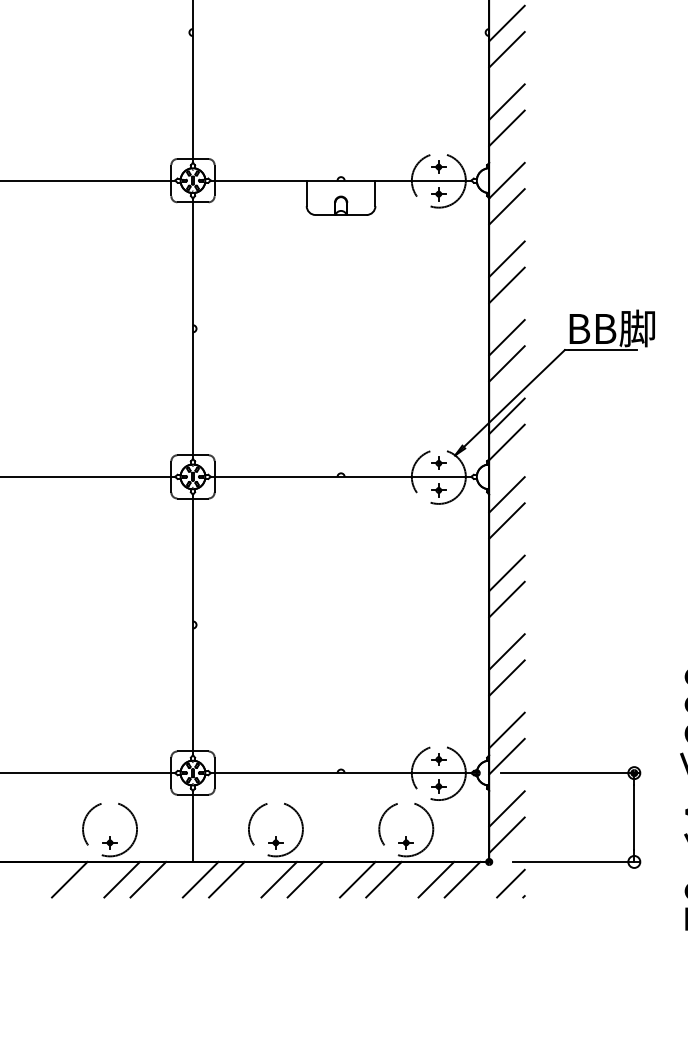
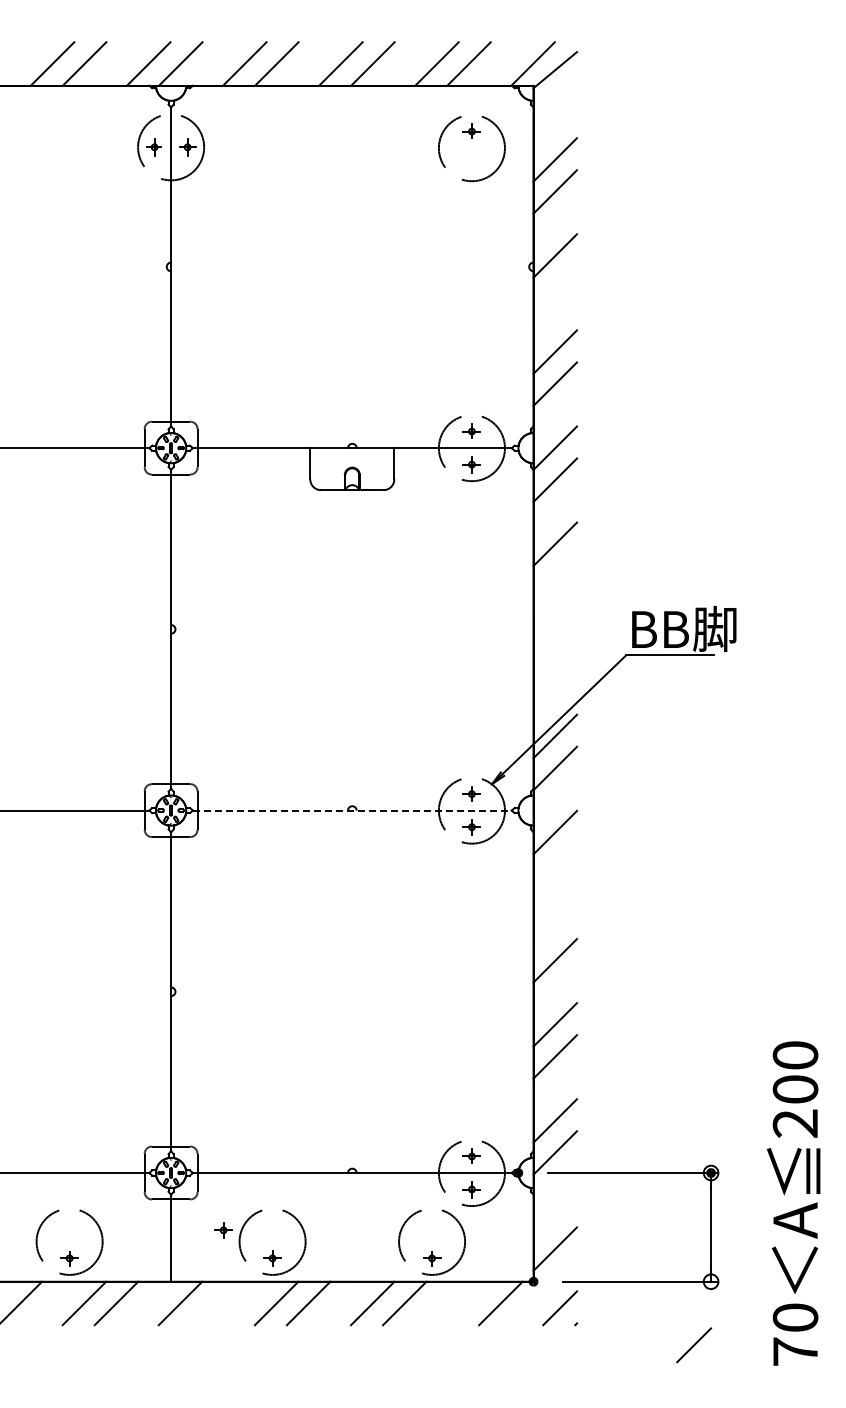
line: (507, 49) -> (555, 287), removed
line: (507, 285) -> (555, 576), removed
line: (507, 337) -> (555, 640), removed
line: (507, 364) -> (555, 672), removed
line: (341, 476) -> (352, 810), solid -> dashed
line: (507, 520) -> (555, 864), removed
line: (507, 573) -> (555, 928), removed
line: (507, 808) -> (555, 1216), removed
part: (235, 820) -> (223, 1230), added
line: (226, 879) -> (212, 1303), removed
line: (436, 879) -> (468, 1303), removed
line: (620, 914) -> (694, 1345), added

